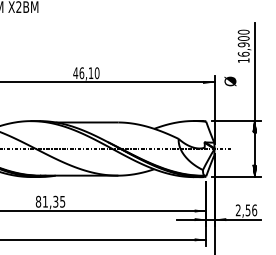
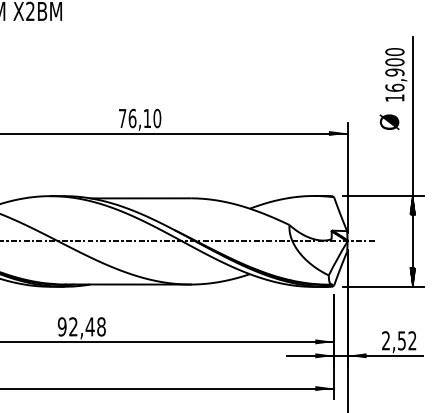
text: (75, 72) -> (122, 117), 46,10 -> 76,10
text: (230, 81) -> (389, 122), moved
text: (50, 201) -> (81, 326), 81,35 -> 92,48
text: (254, 210) -> (412, 341), 2,56 -> 2,52

